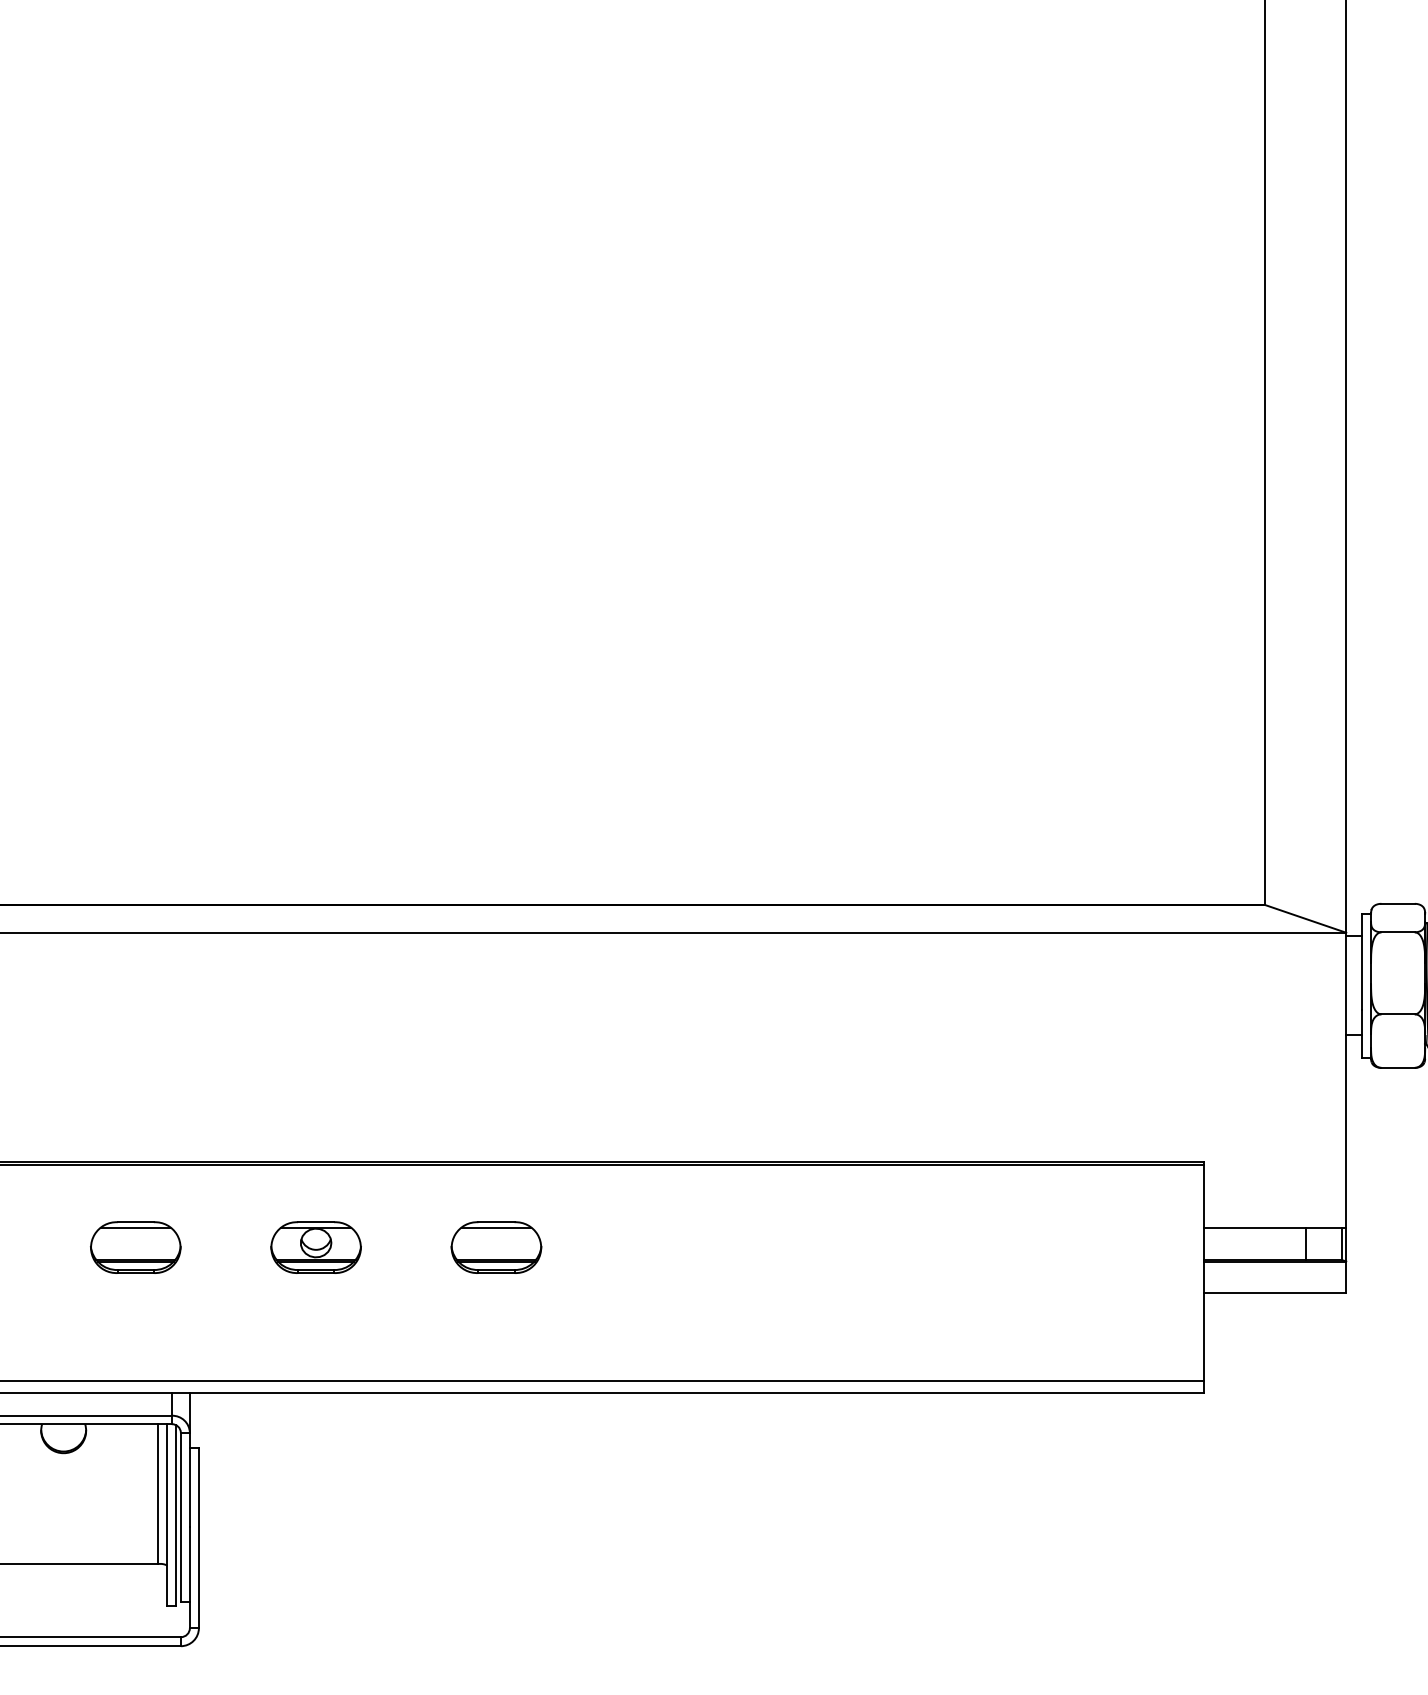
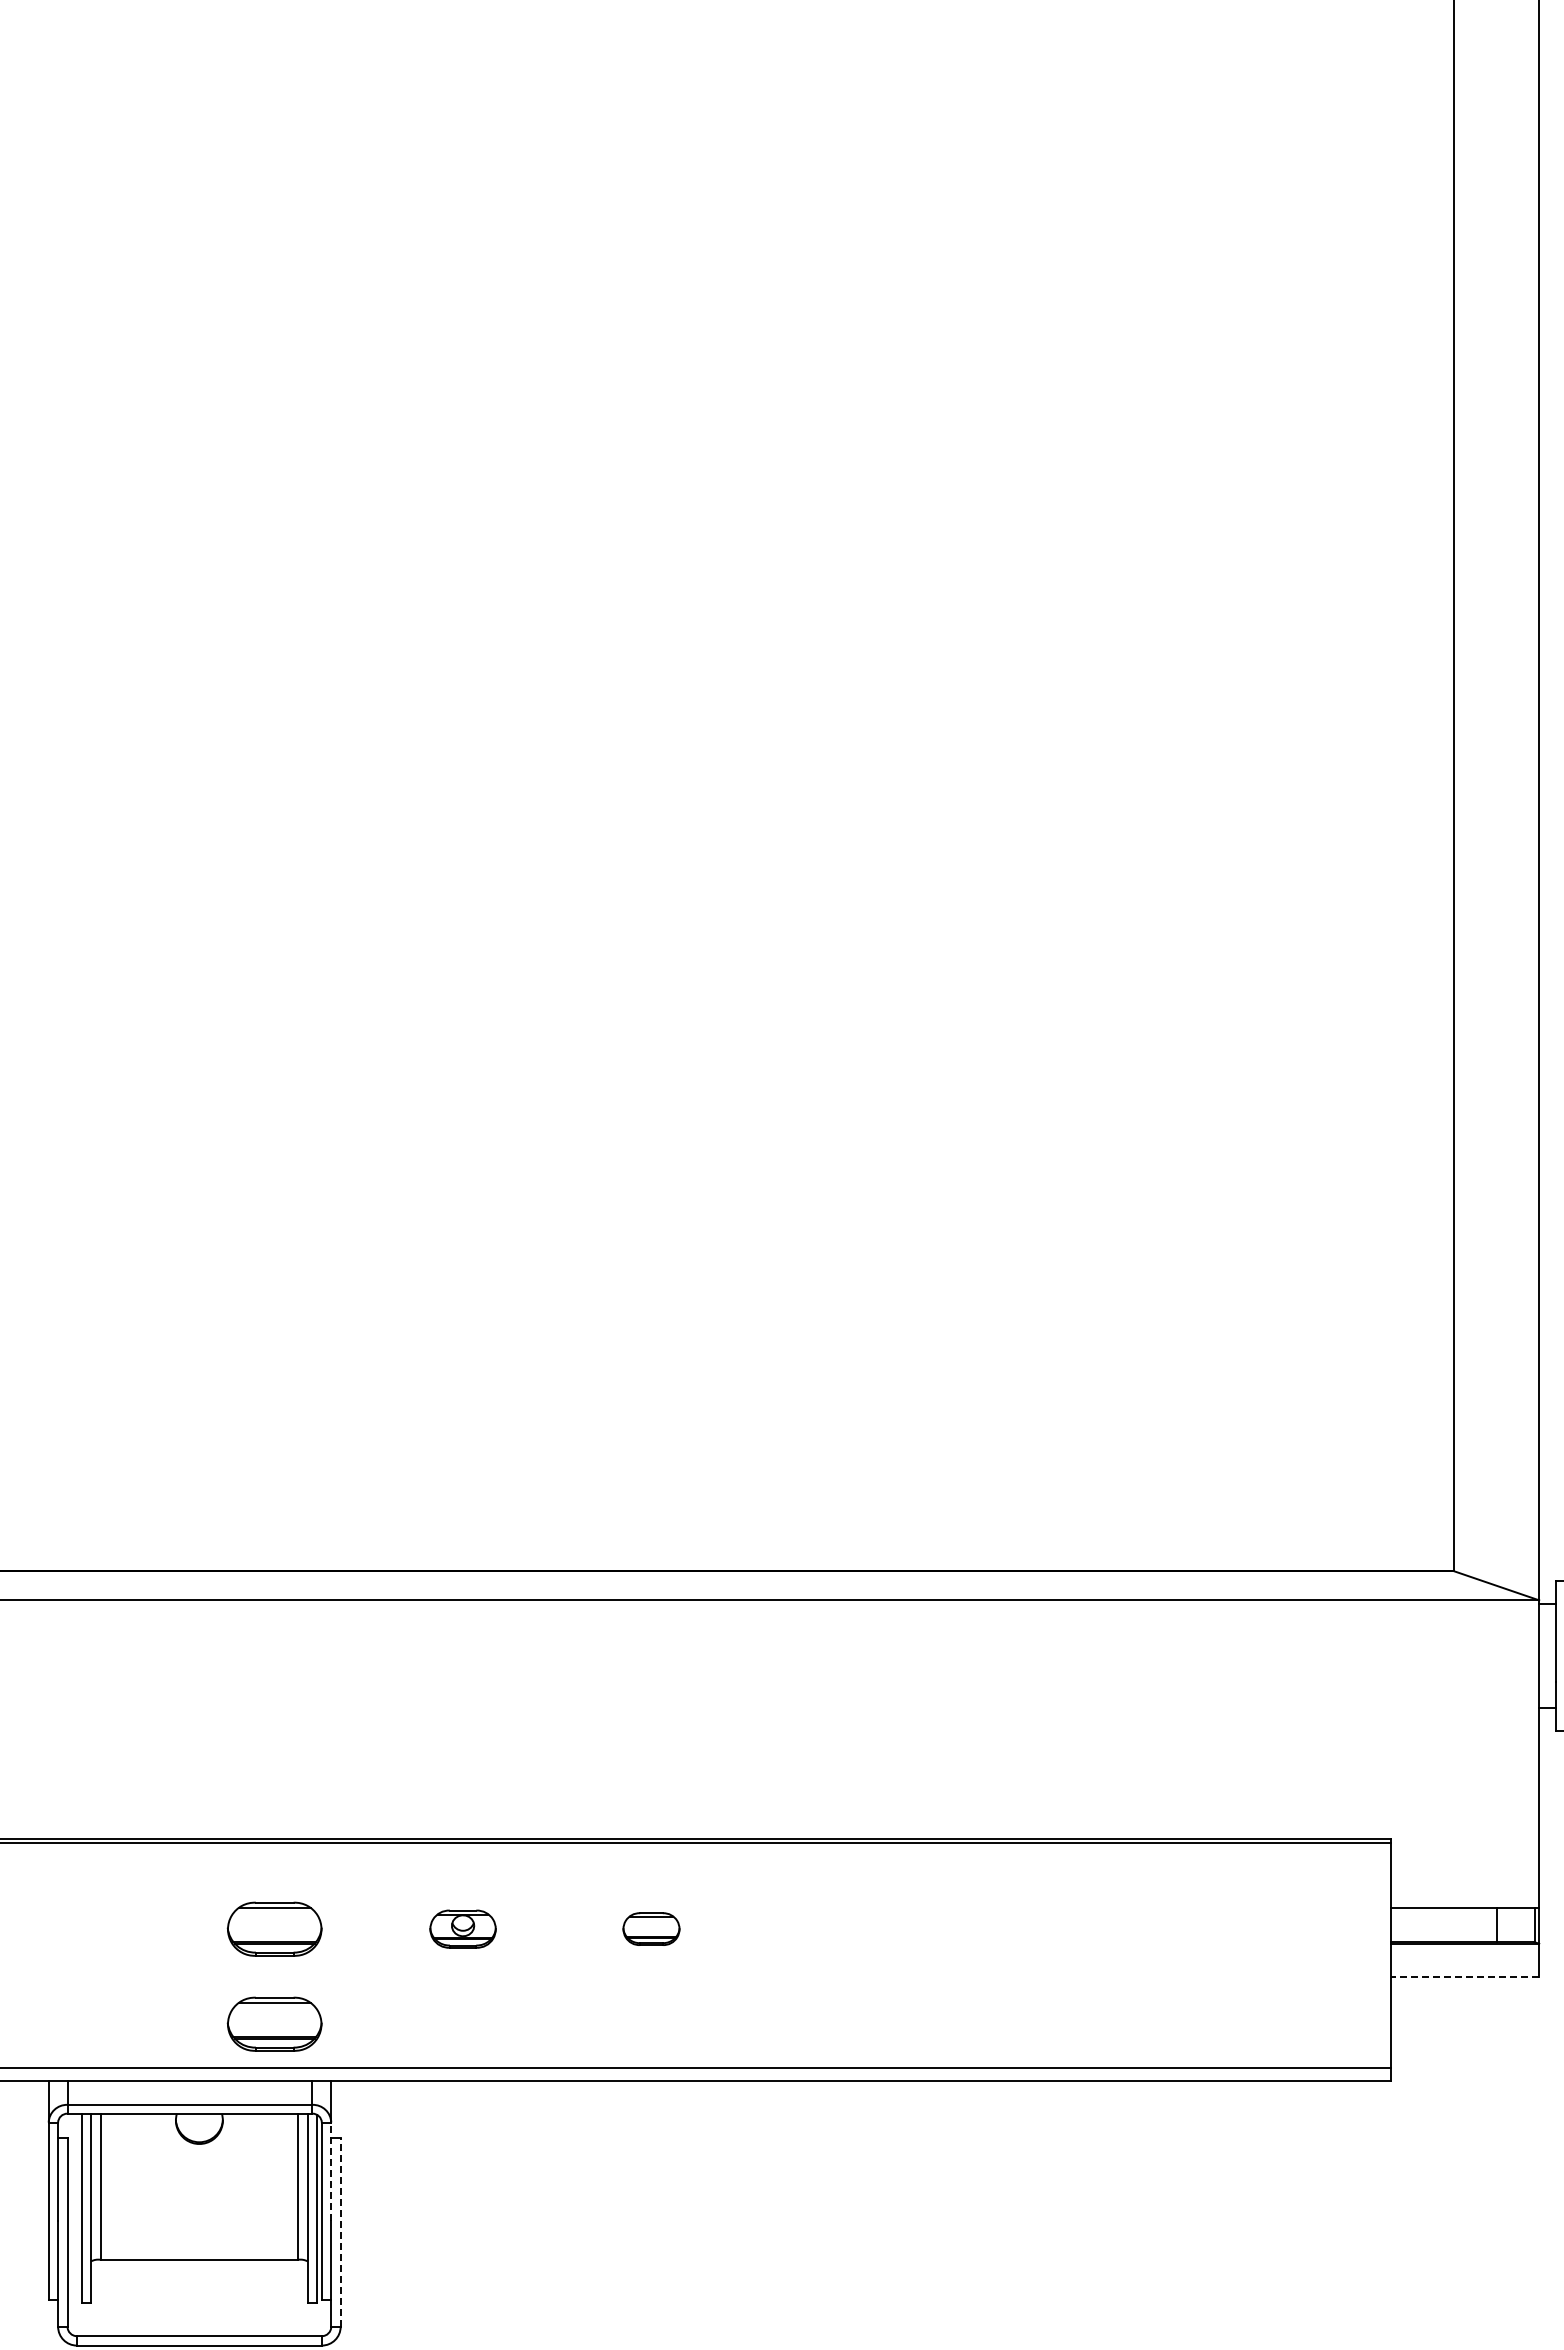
part: (315, 1246) -> (462, 1928), size x0.7
part: (496, 1246) -> (651, 1928), size x0.6
line: (1274, 1292) -> (1464, 1976), solid -> dashed
part: (135, 1337) -> (274, 2023), added
line: (190, 1479) -> (331, 2171), solid -> dashed
line: (198, 1537) -> (340, 2232), solid -> dashed

